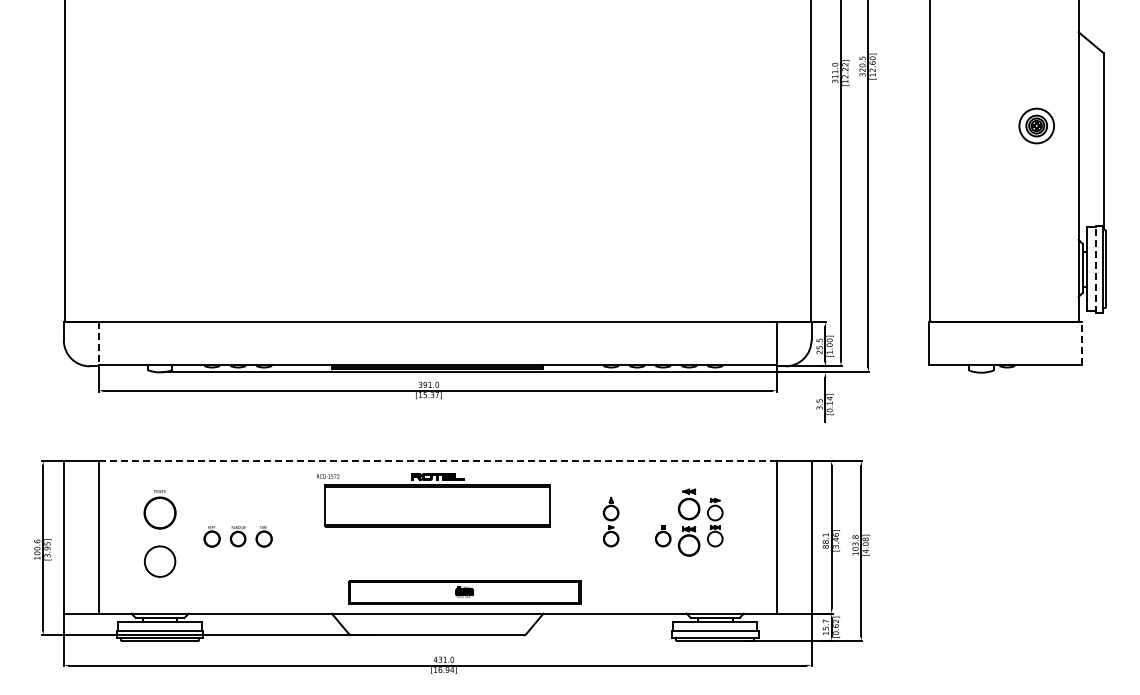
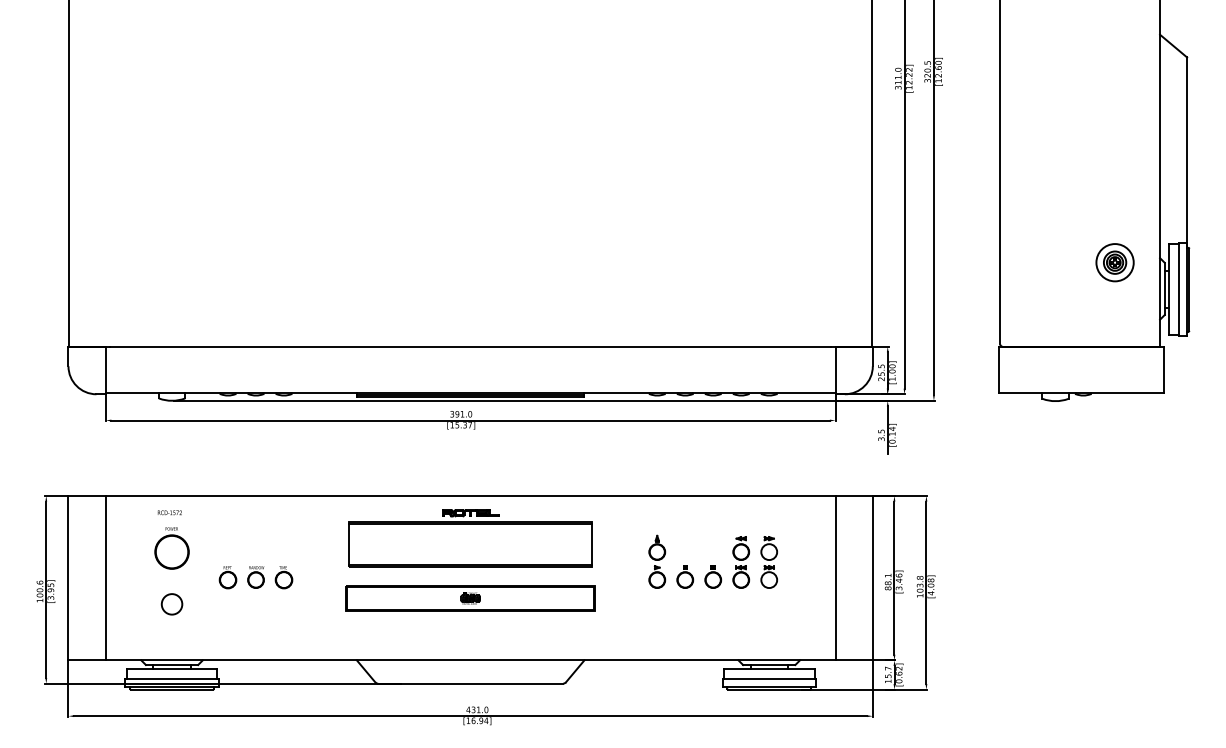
part: (1036, 125) -> (1114, 262), moved
line: (1096, 268) -> (1179, 289), dashed -> solid
line: (98, 343) -> (105, 369), dashed -> solid
line: (1082, 343) -> (1164, 369), dashed -> solid
line: (438, 460) -> (471, 495), dashed -> solid
text: (328, 476) -> (170, 512), moved
part: (689, 522) -> (741, 562), size x0.71
part: (637, 536) -> (685, 577), added
circle: (159, 561) -> (171, 604), size x0.62
part: (464, 592) -> (470, 598), moved

